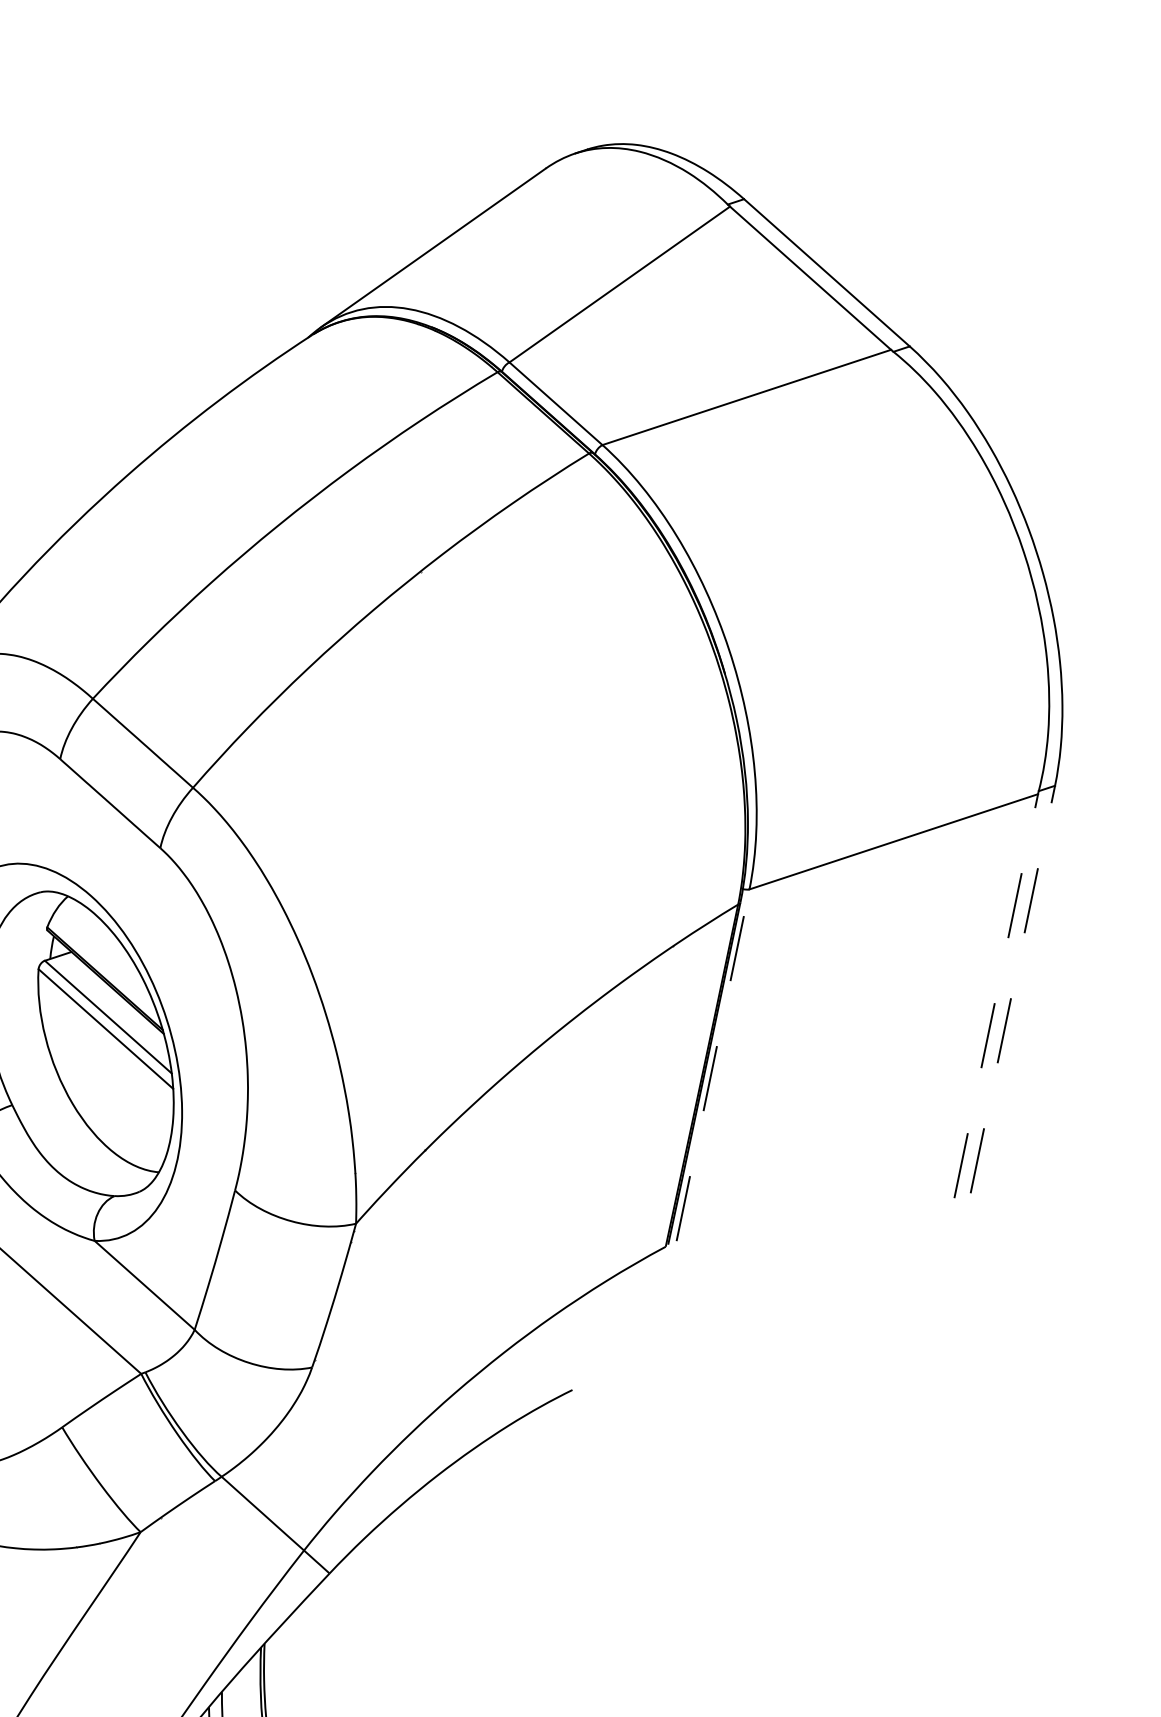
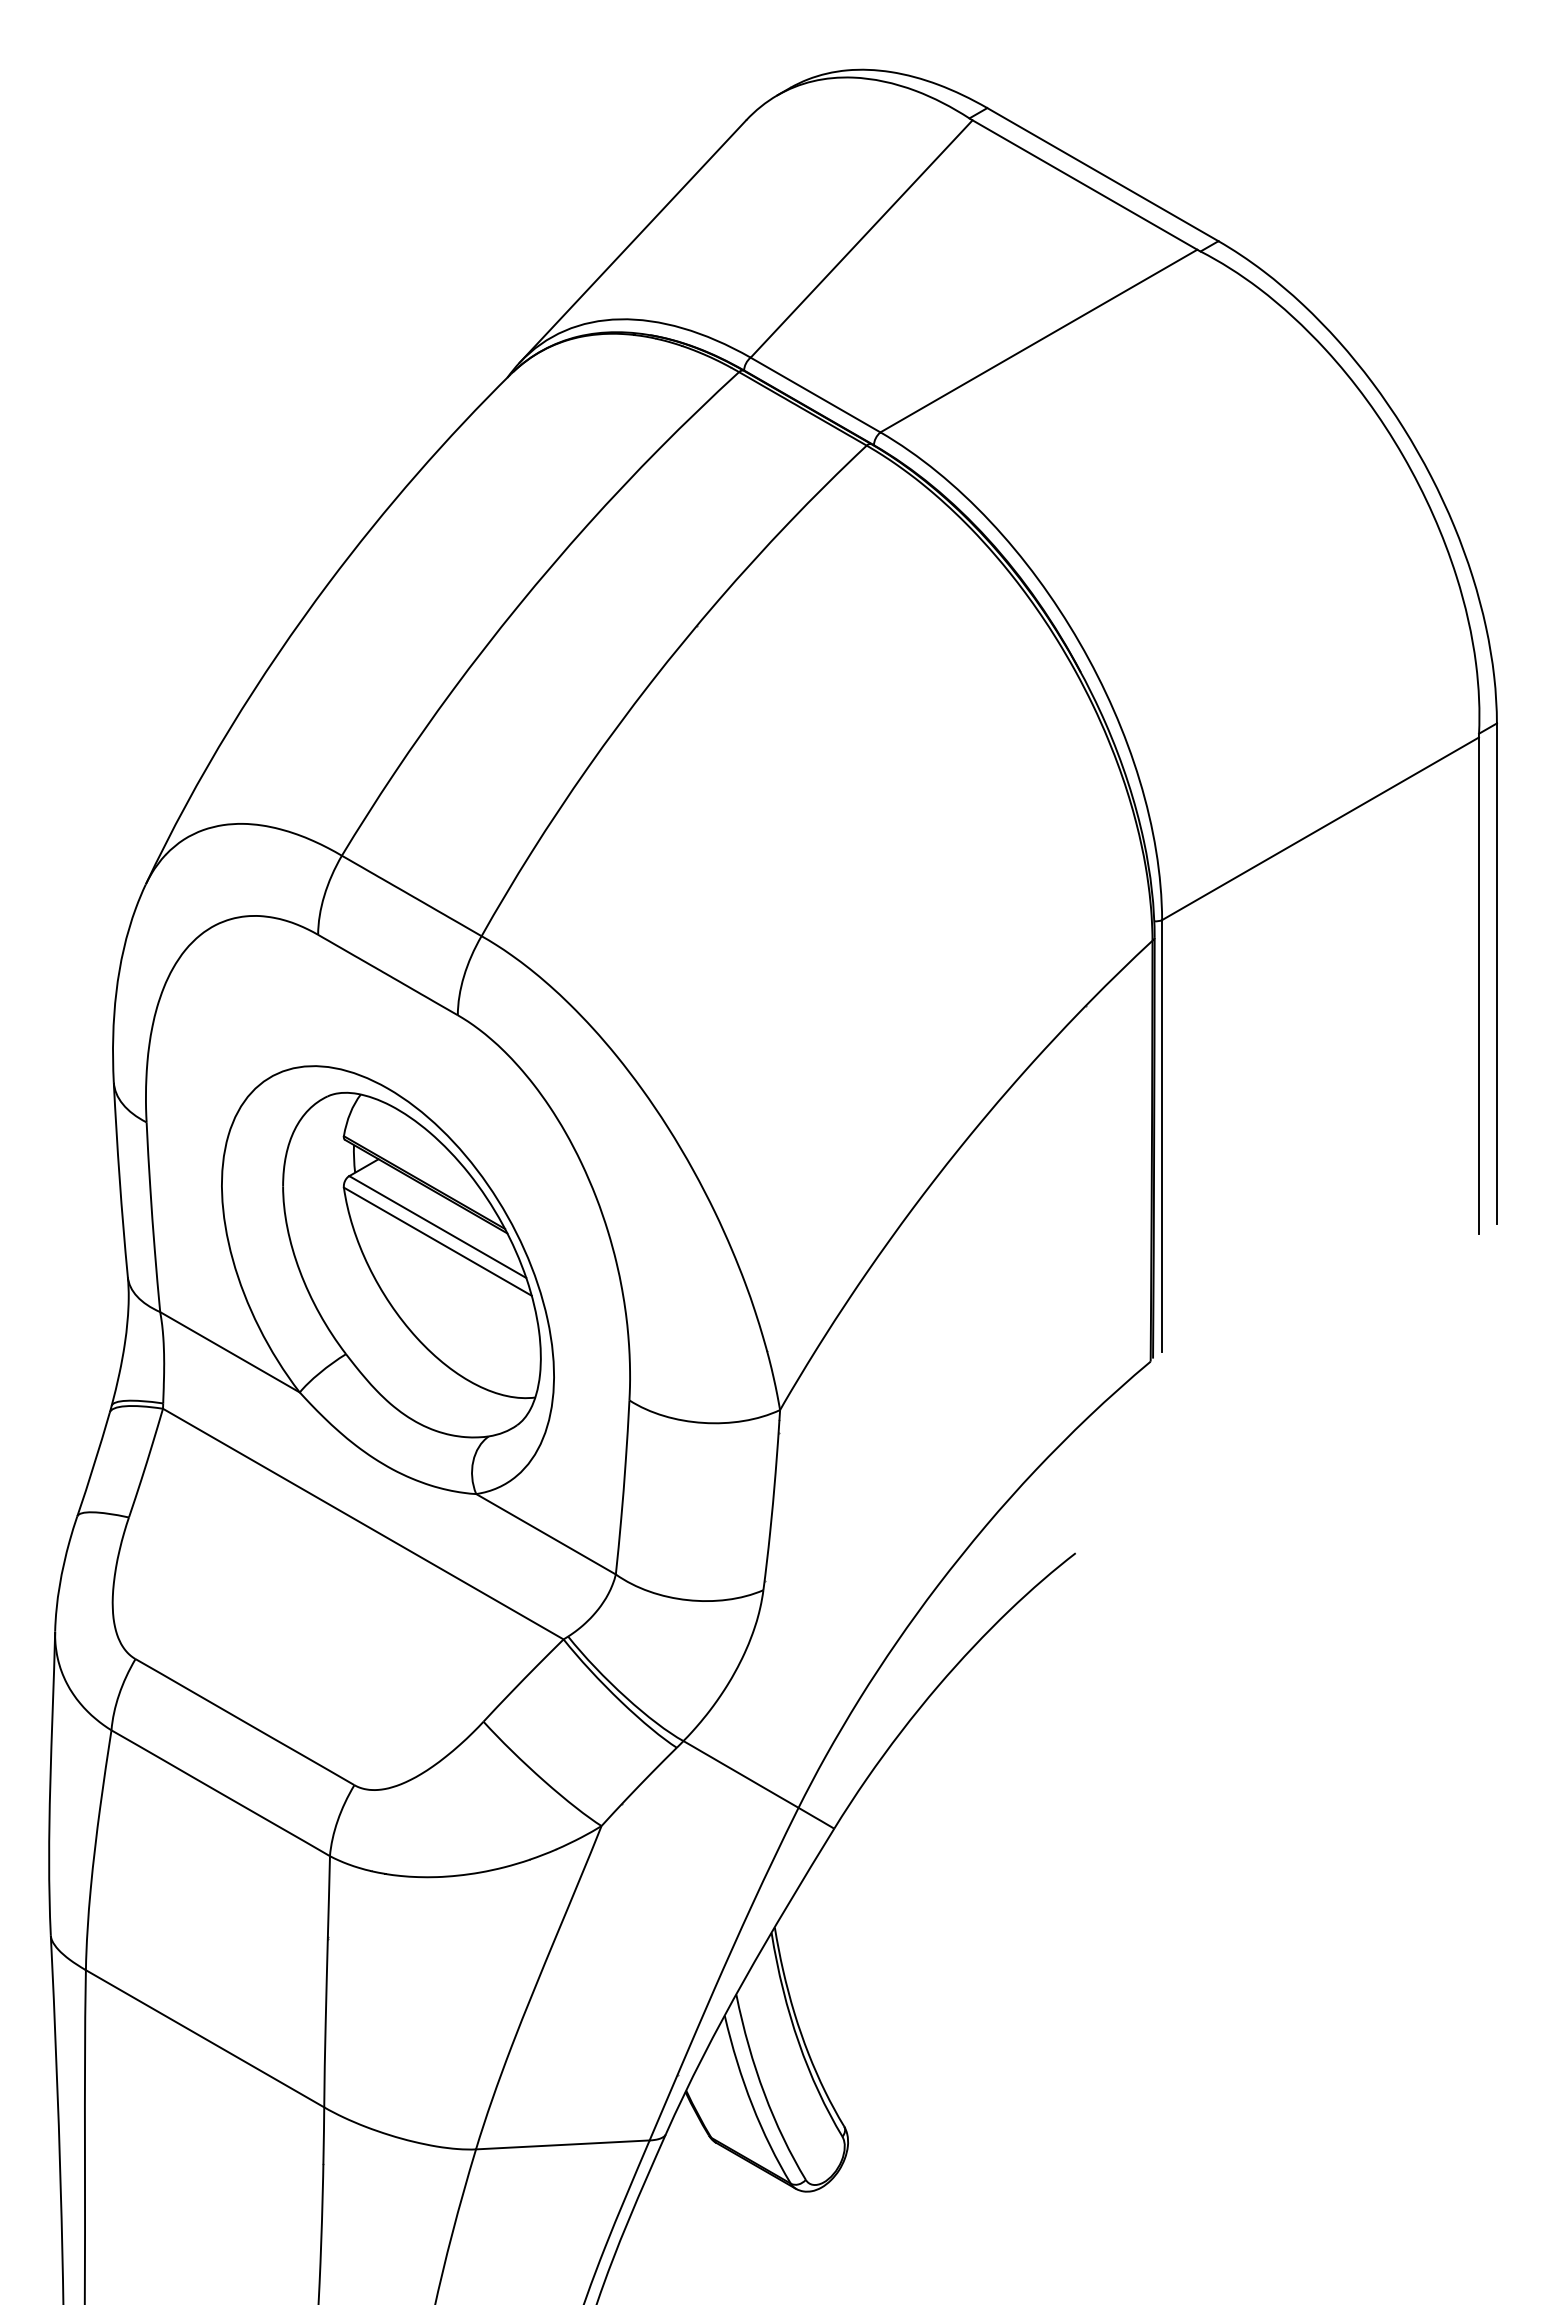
line: (1012, 989) -> (1496, 973), dashed -> solid
line: (995, 995) -> (1478, 985), dashed -> solid
line: (713, 1064) -> (1162, 1135), dashed -> solid

